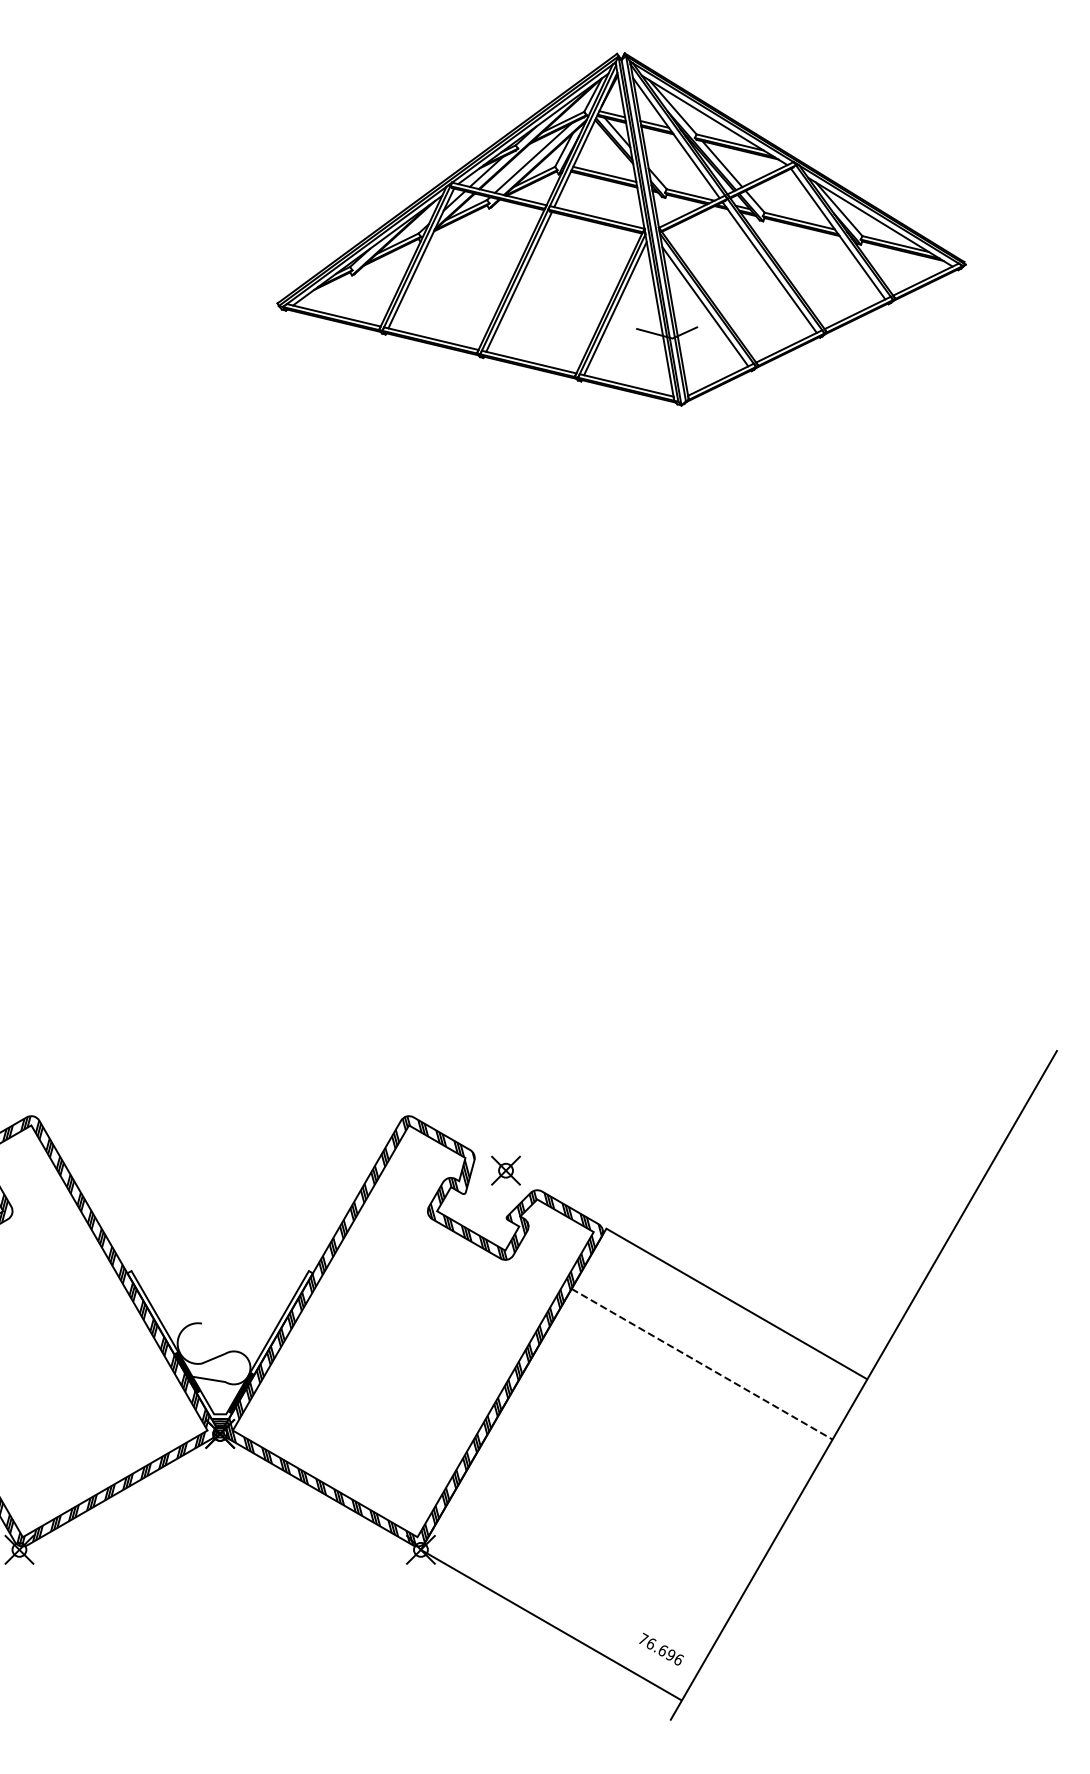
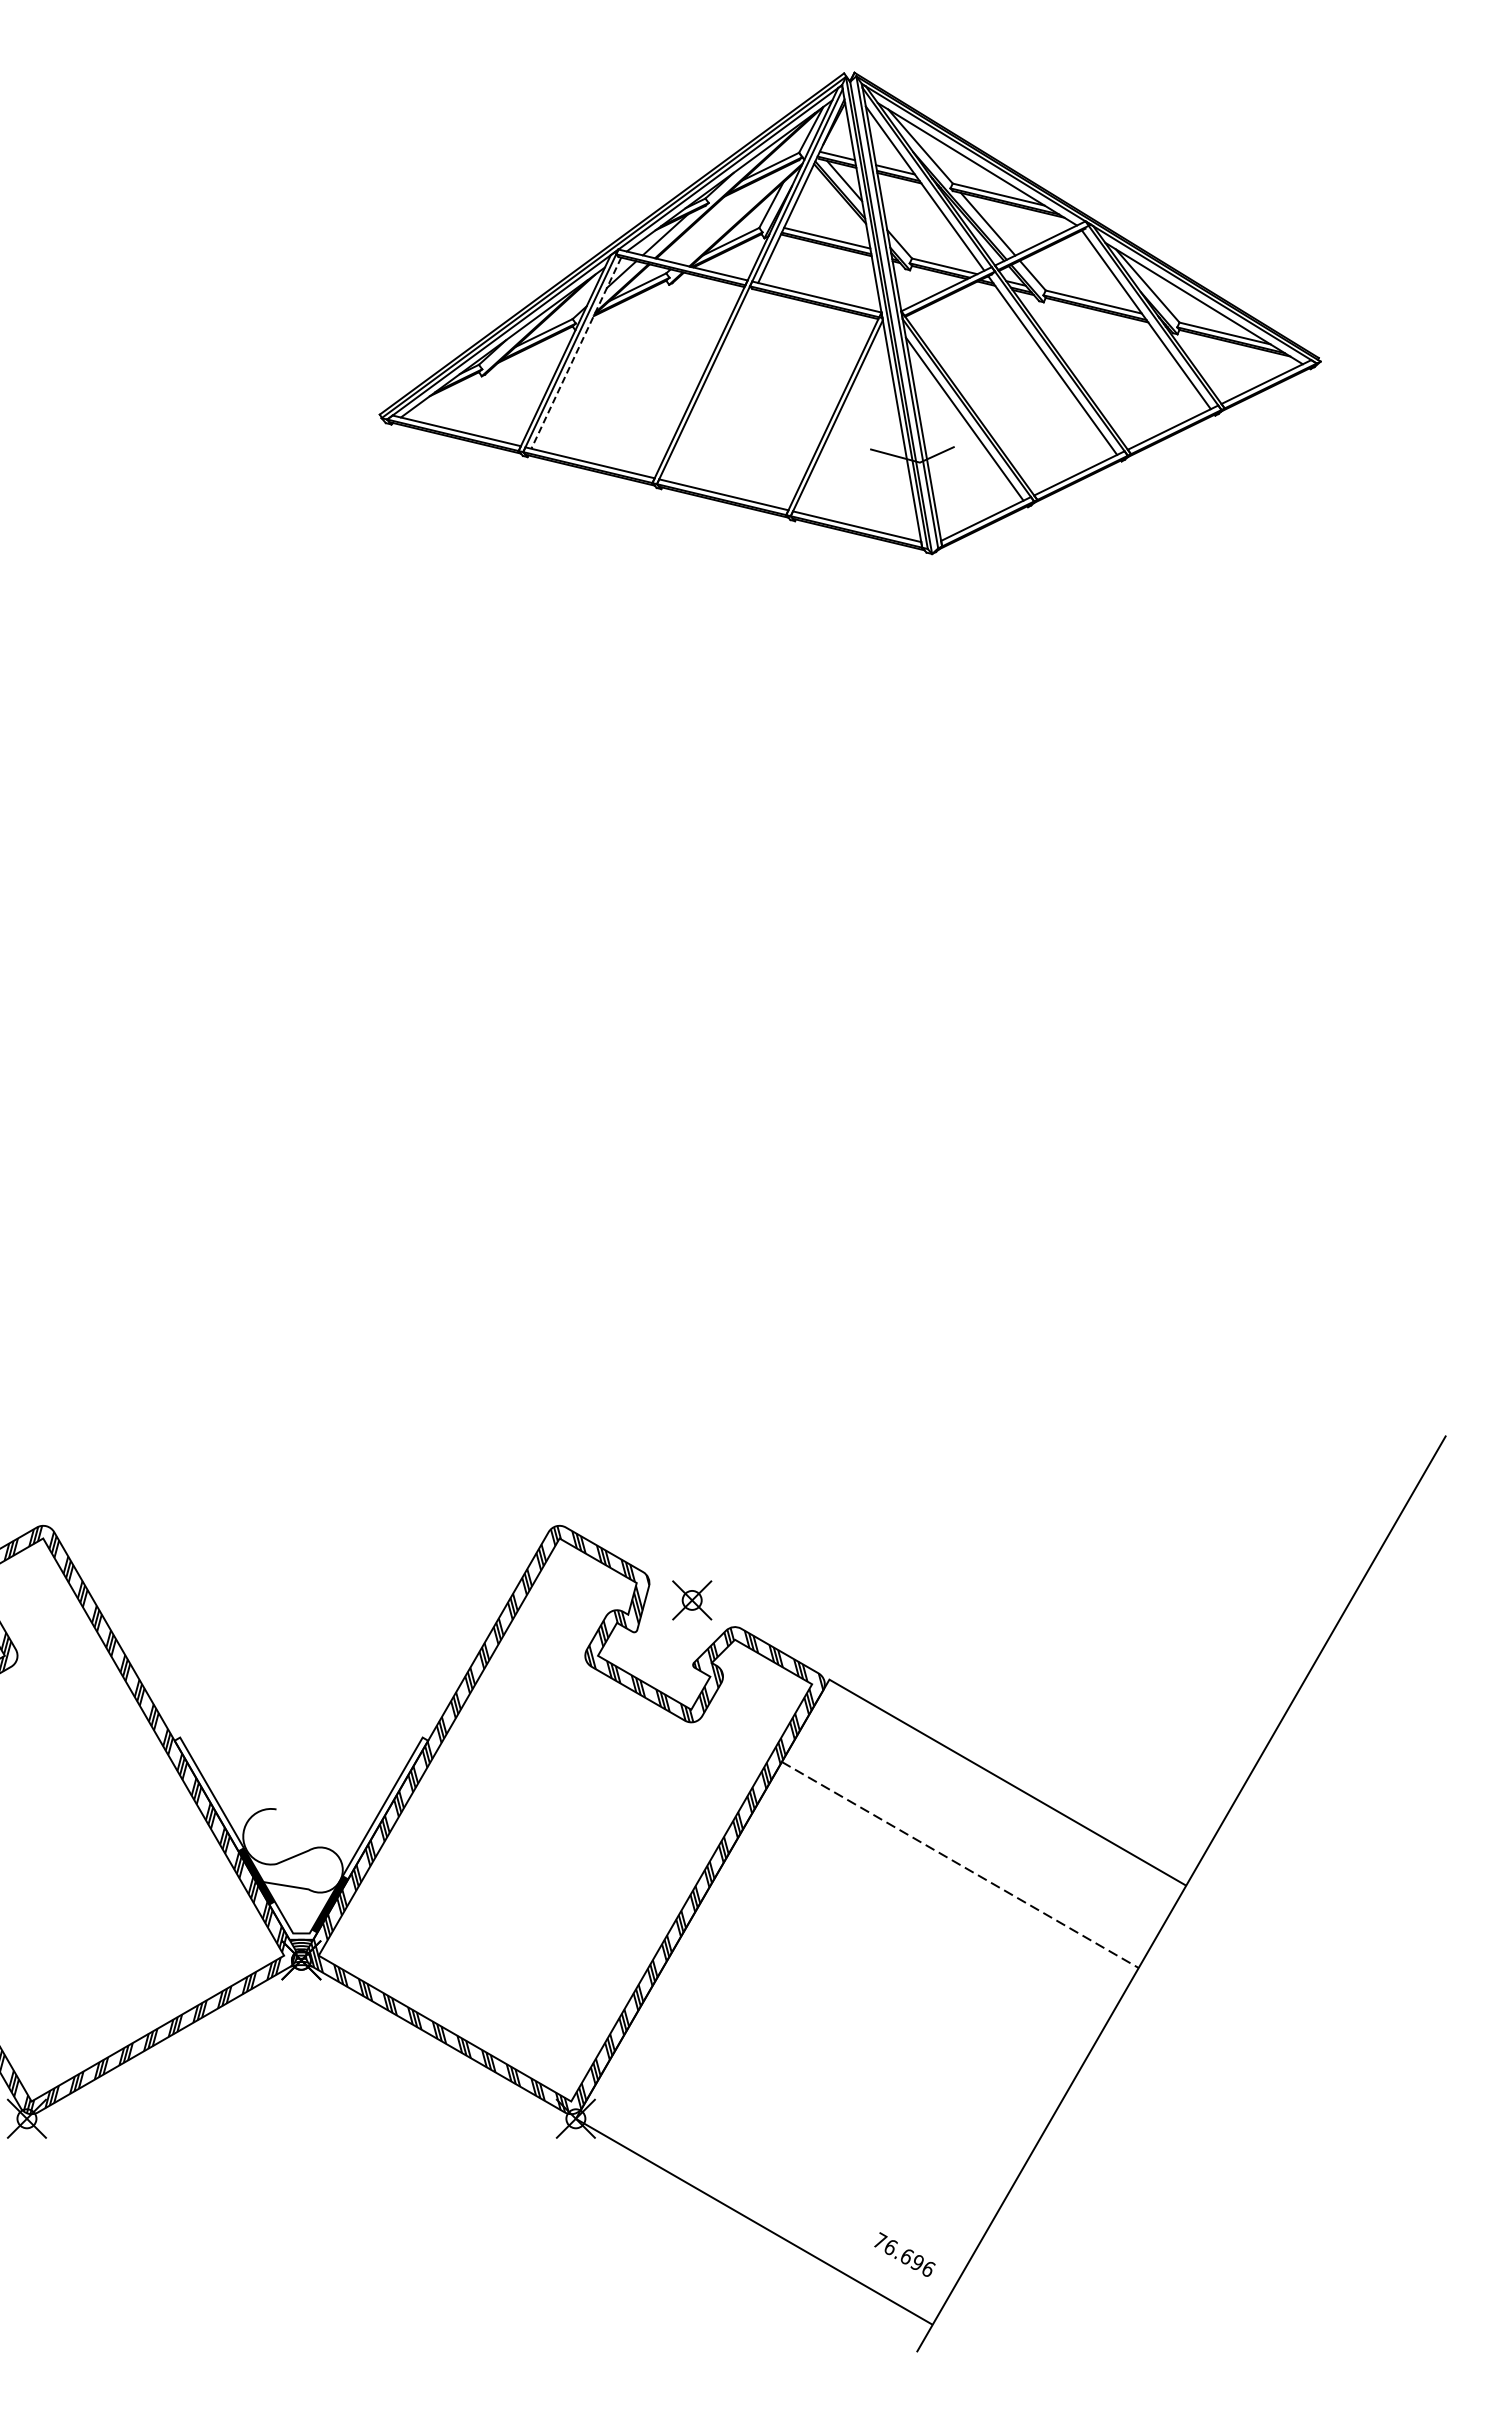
line: (533, 157) -> (729, 215), removed
line: (421, 258) -> (576, 353), solid -> dashed
line: (519, 281) -> (710, 384), removed
line: (615, 308) -> (841, 421), removed

